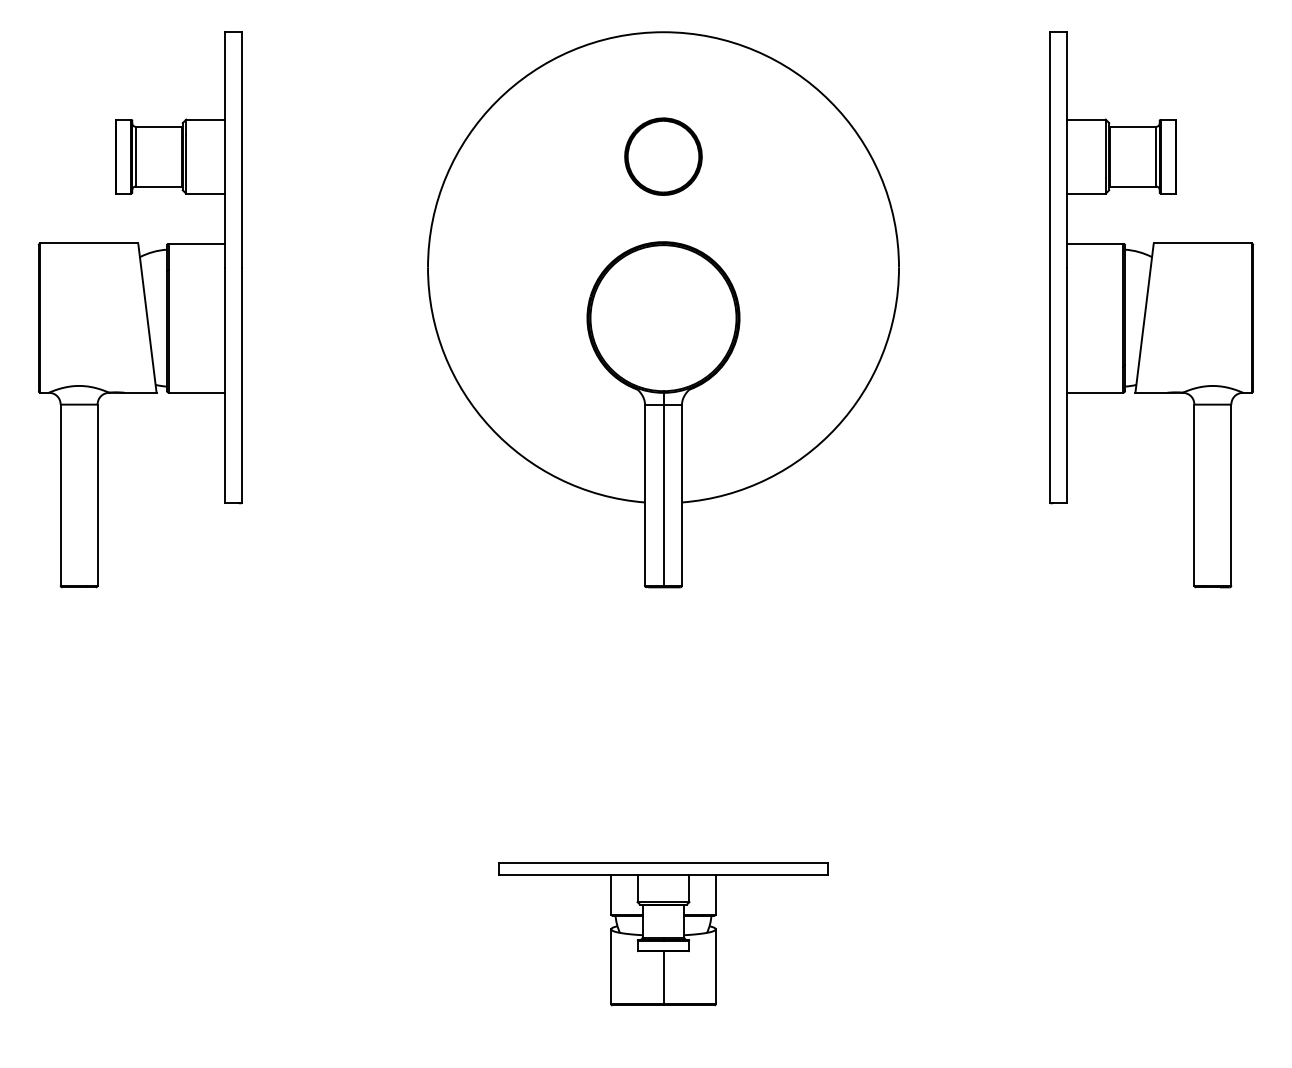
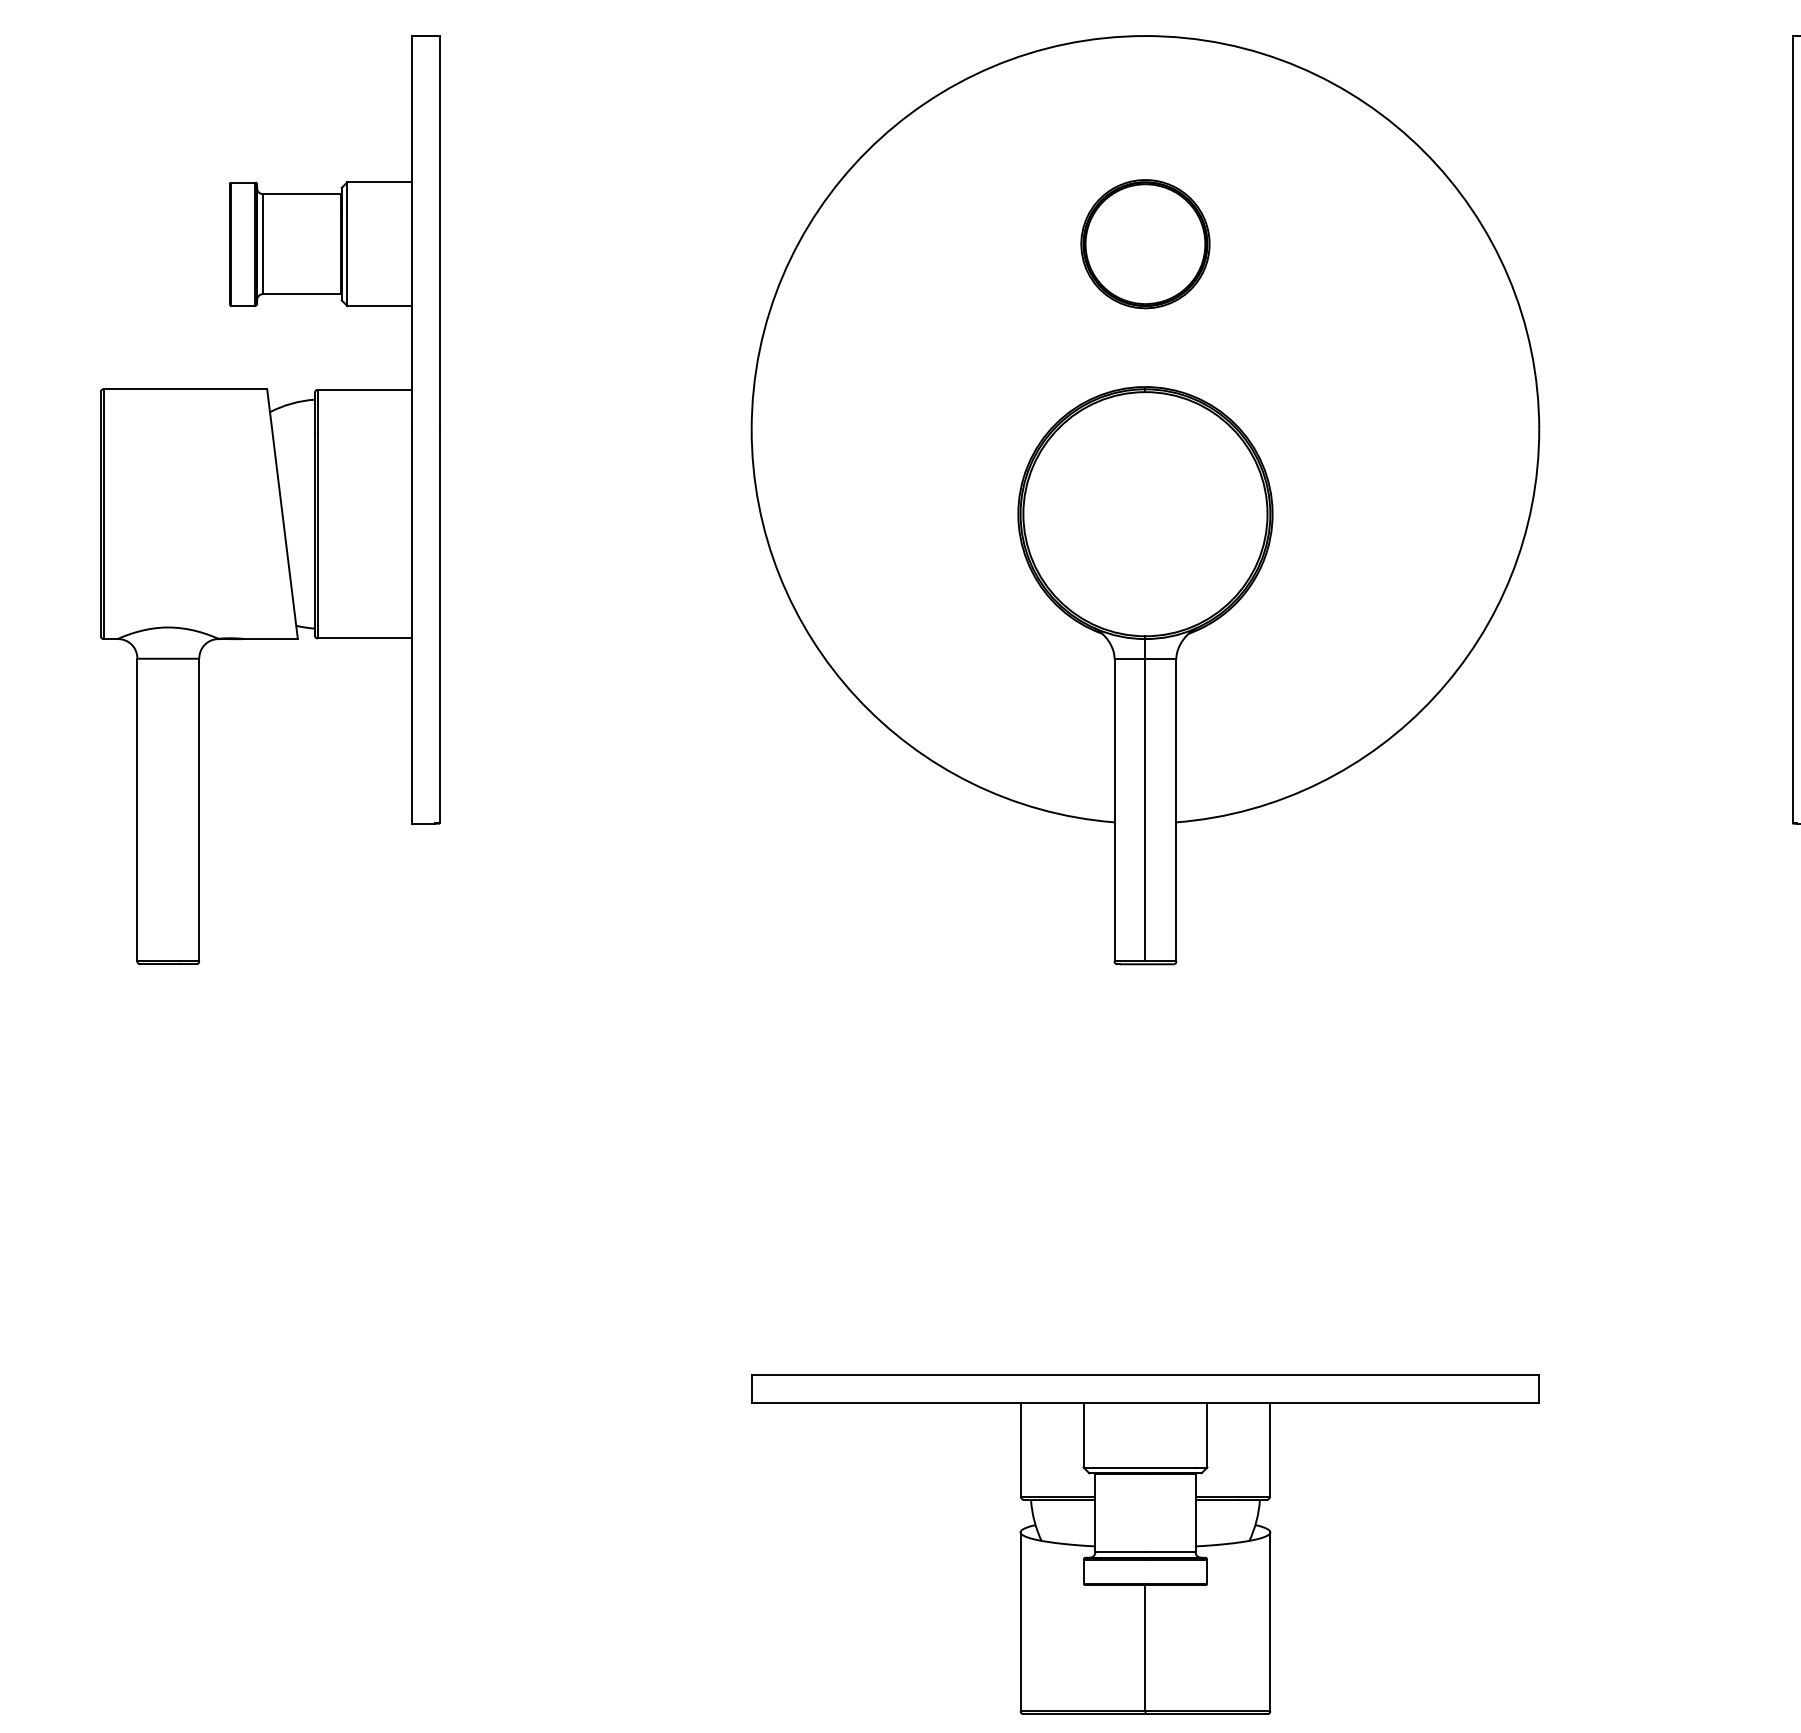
part: (663, 934) -> (1145, 1544), size x1.43

